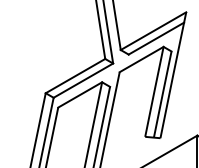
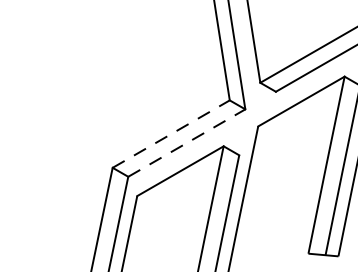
line: (75, 75) -> (171, 132), solid -> dashed
line: (83, 80) -> (186, 142), solid -> dashed

